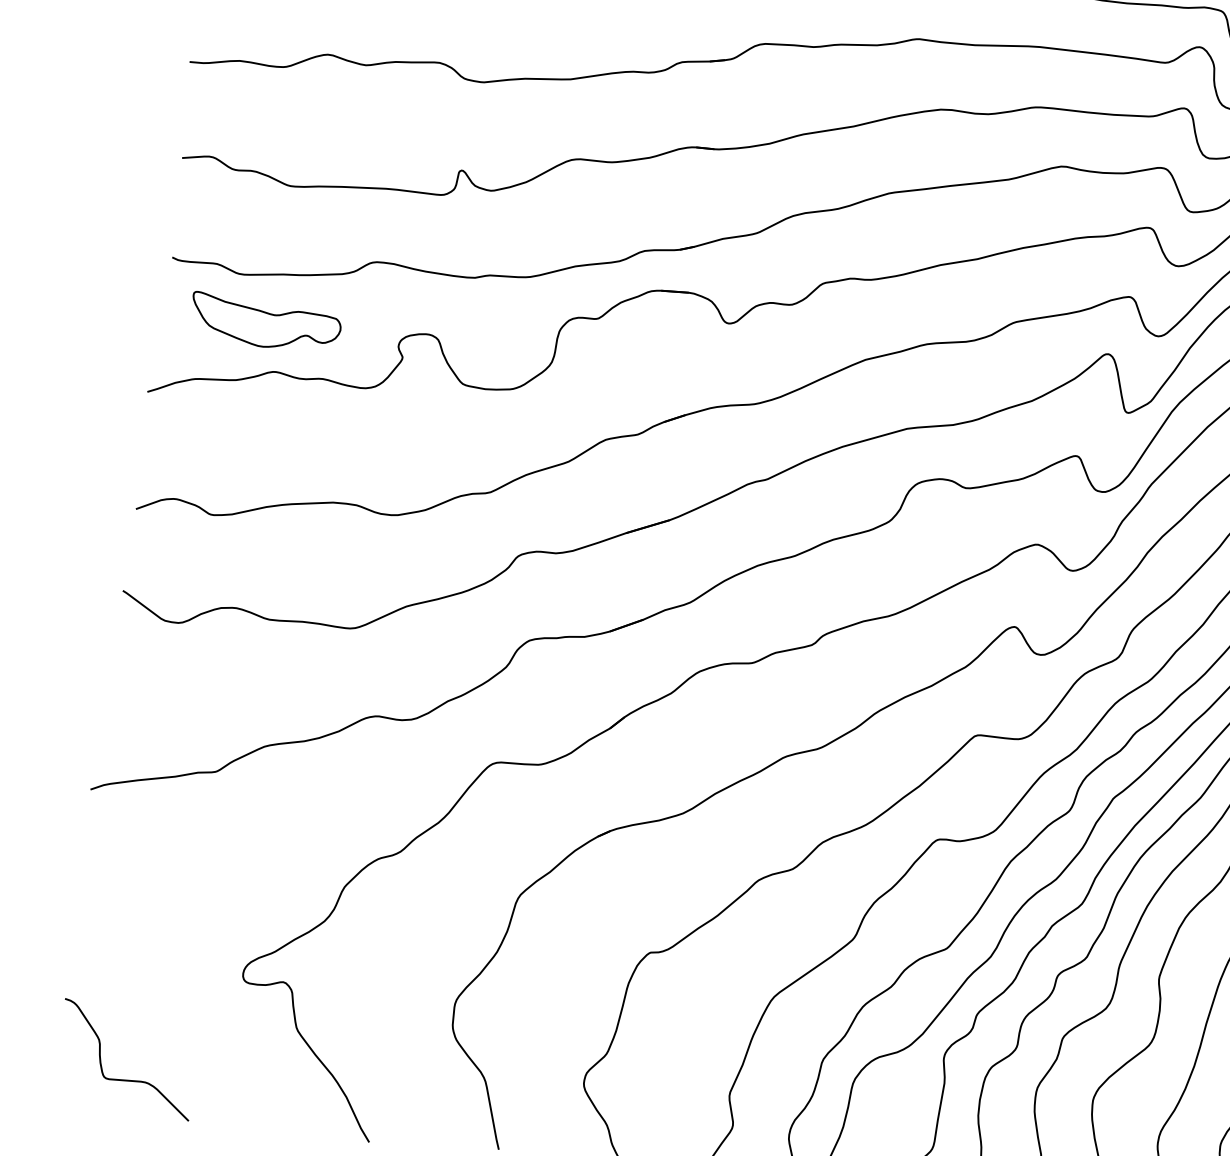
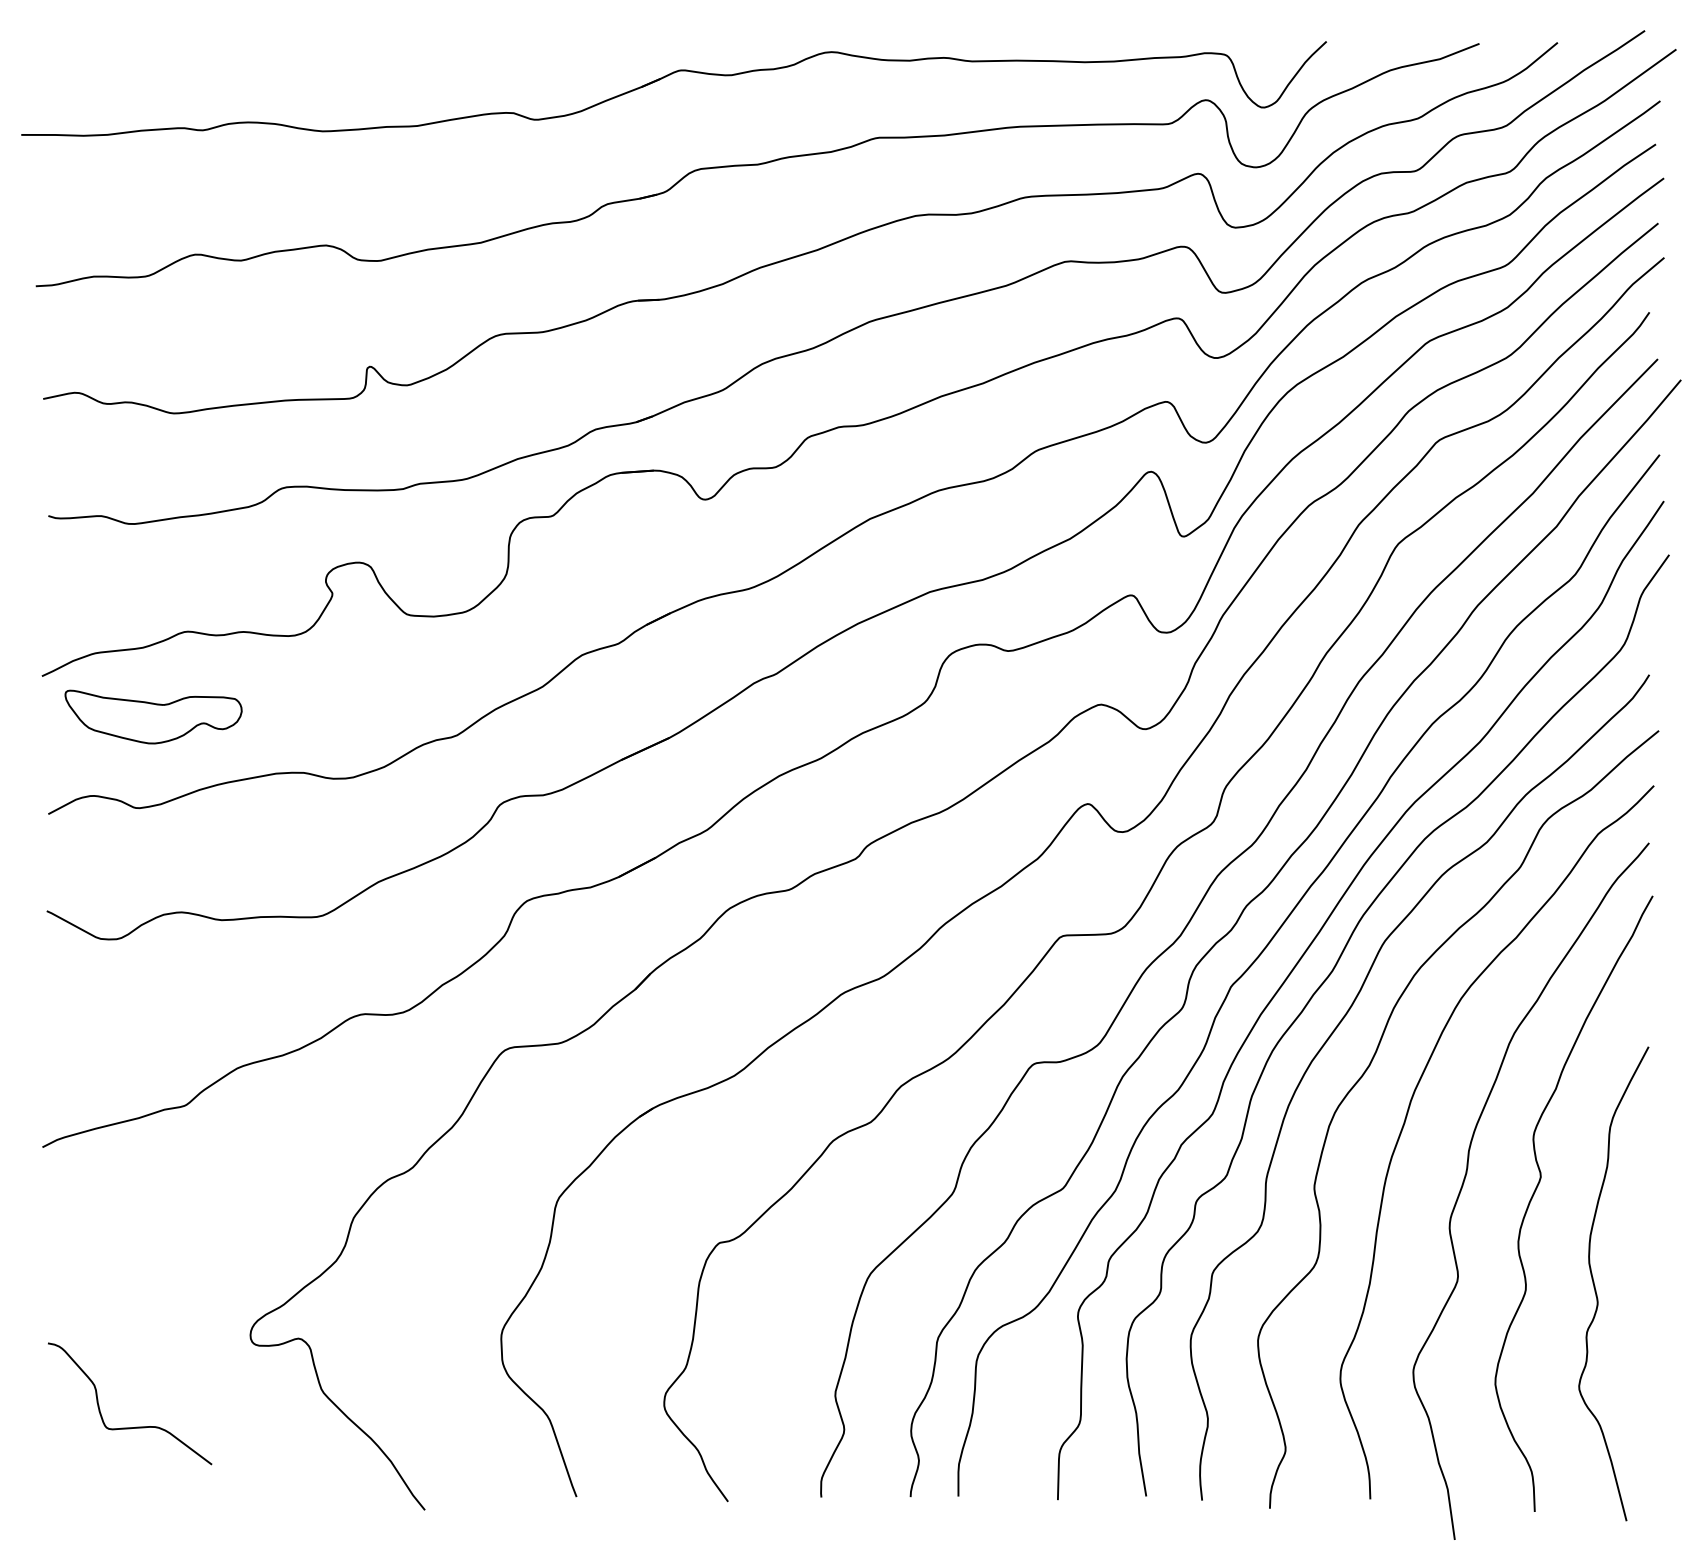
part: (265, 323) -> (153, 716), moved
curve: (129, 1079) -> (136, 1426), moved

